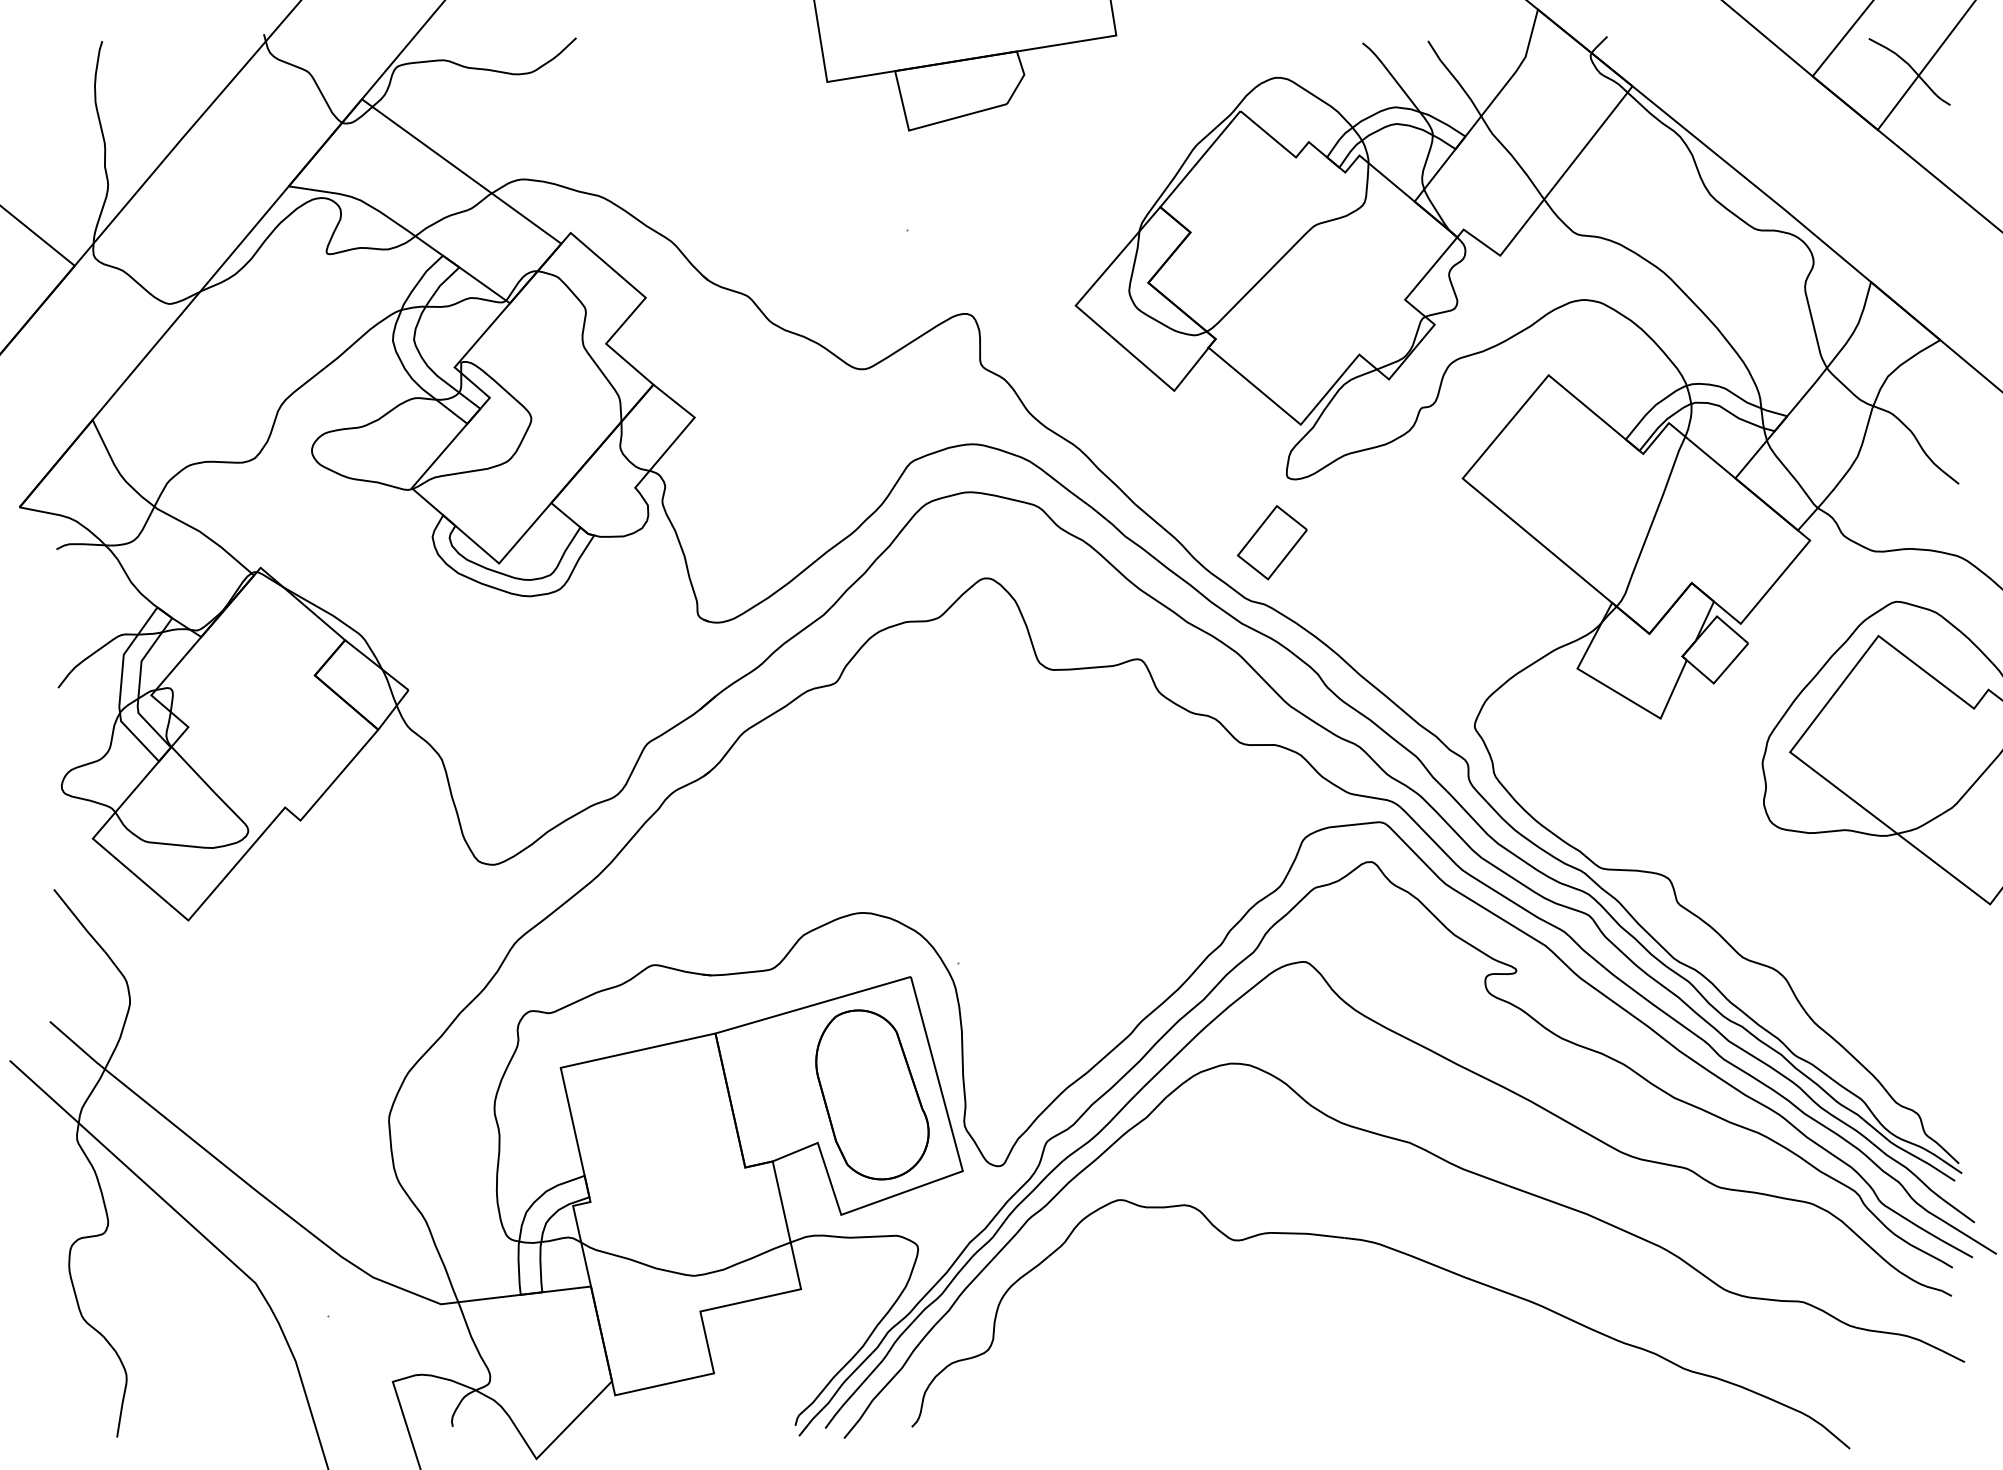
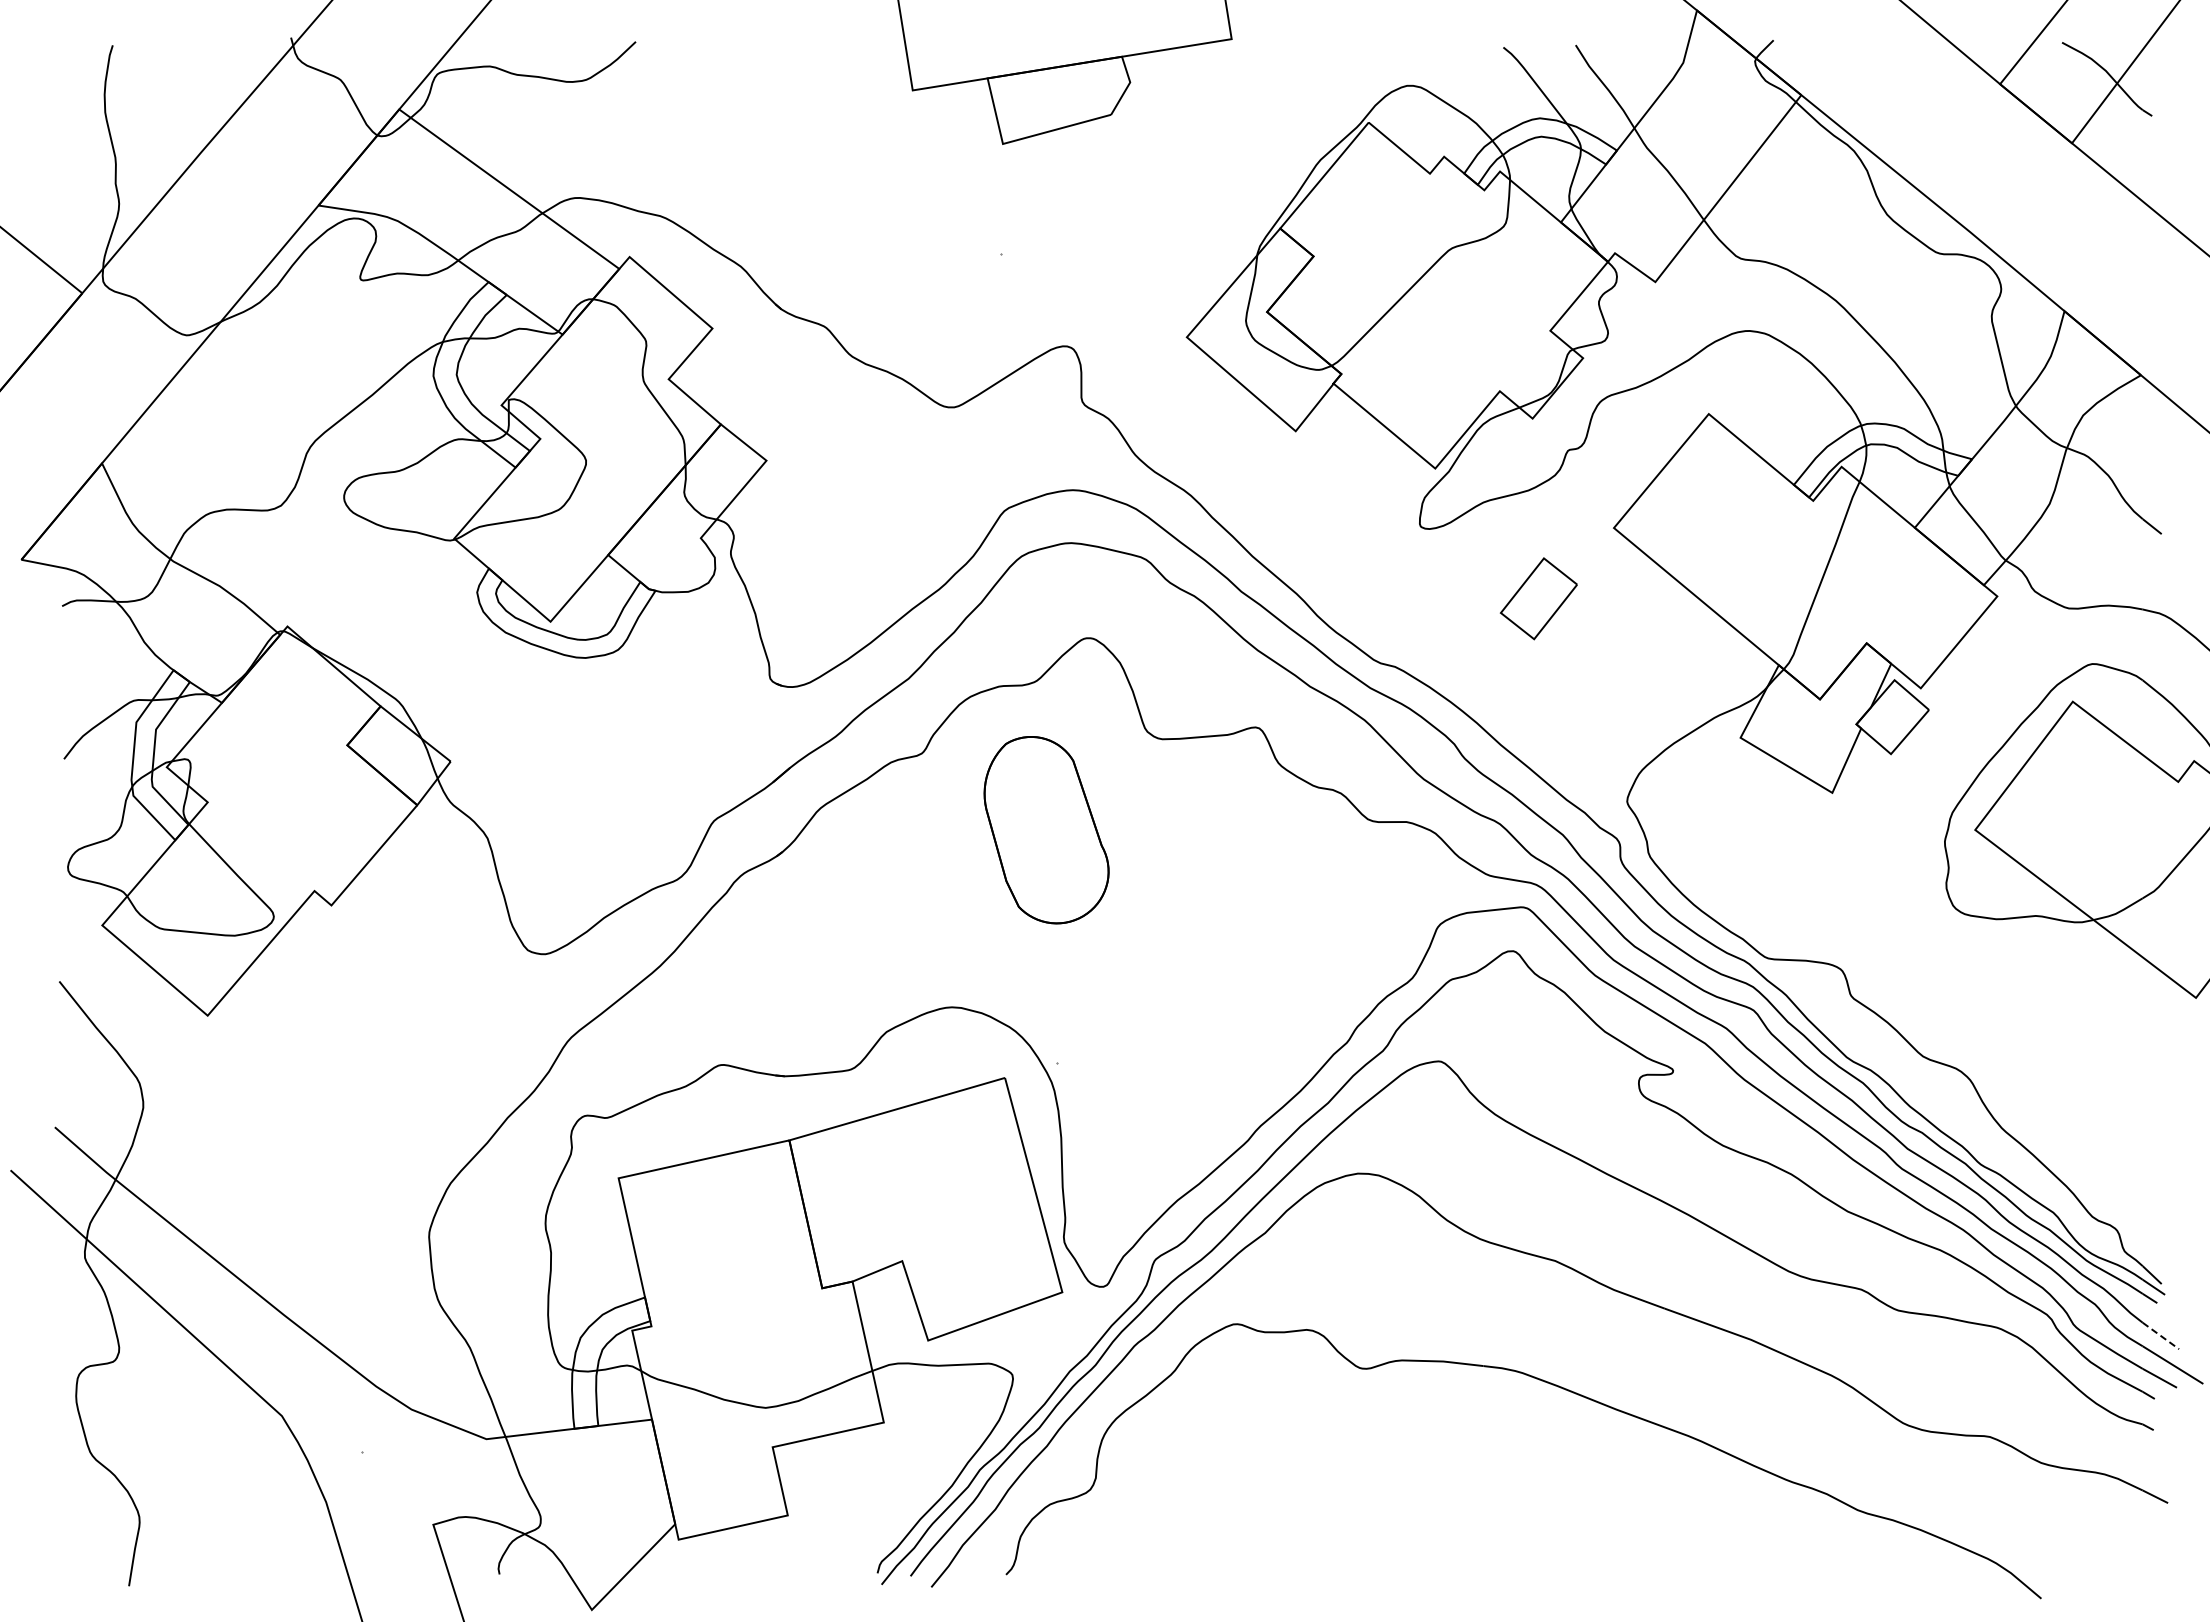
part: (1272, 542) -> (1538, 598), moved
part: (872, 1095) -> (1046, 830), moved
line: (1958, 1211) -> (2161, 1336), solid -> dashed

